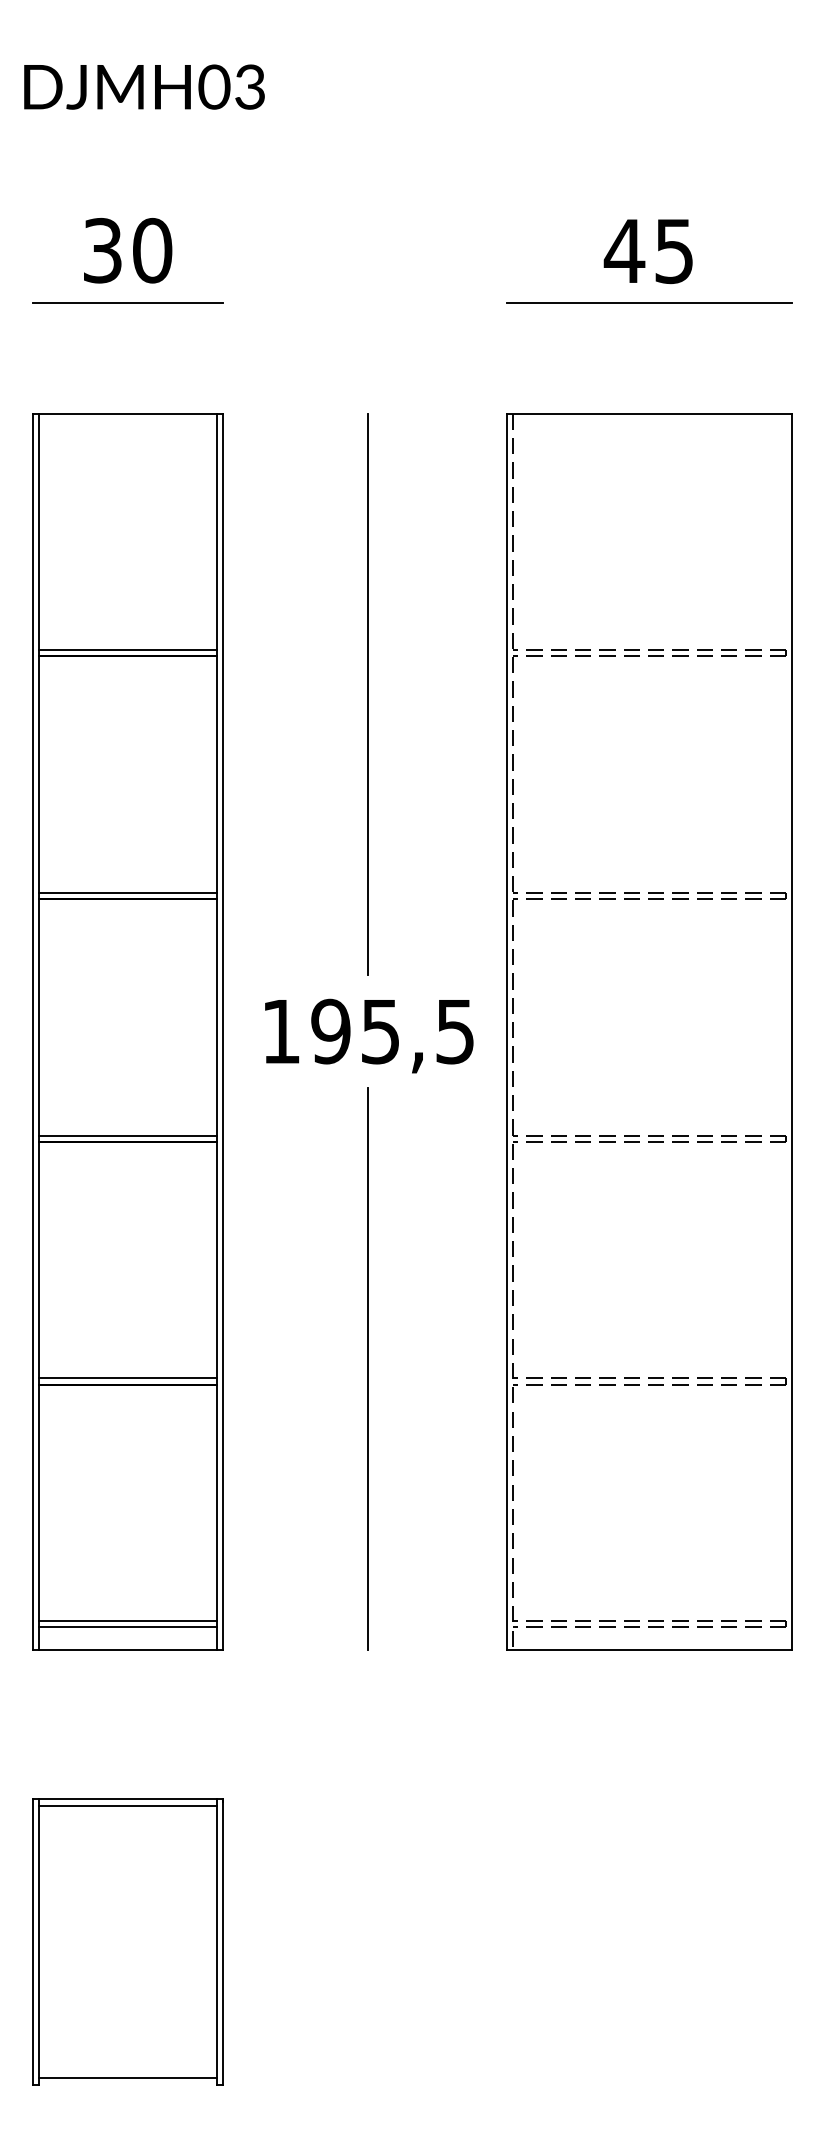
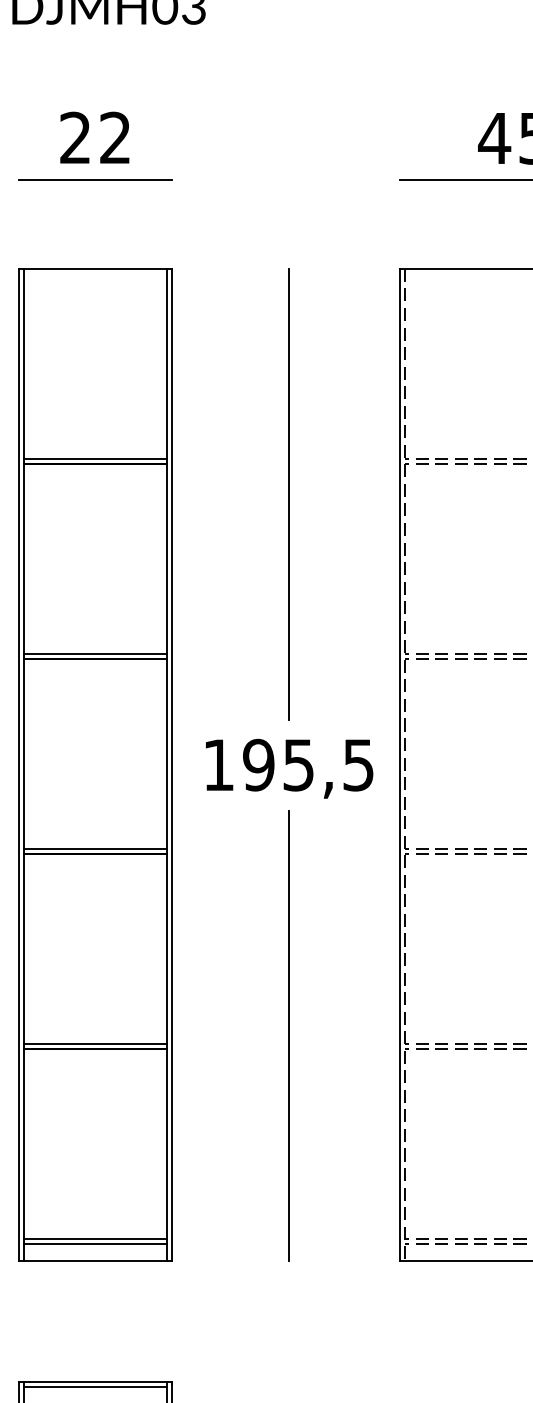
text: (127, 250) -> (95, 137), 30 -> 22

